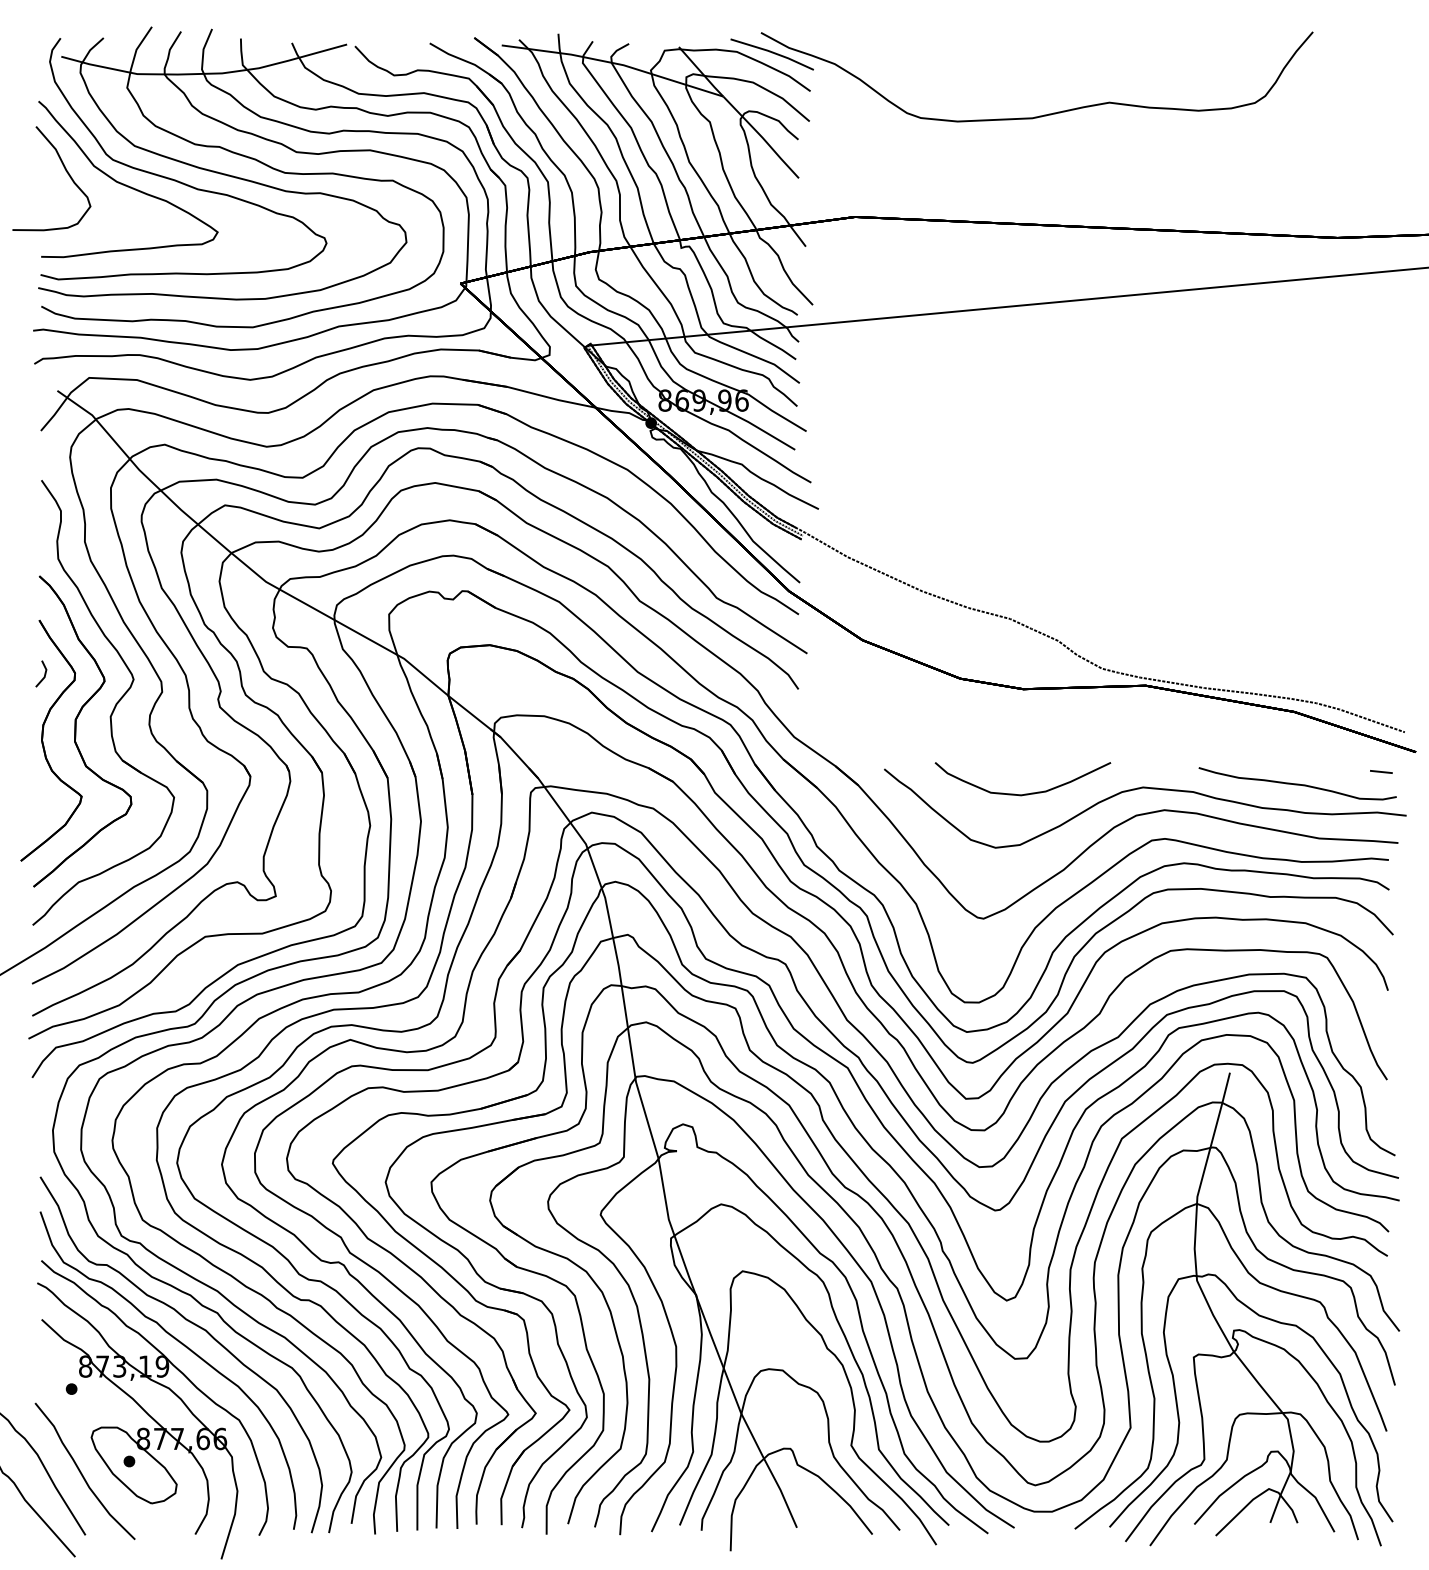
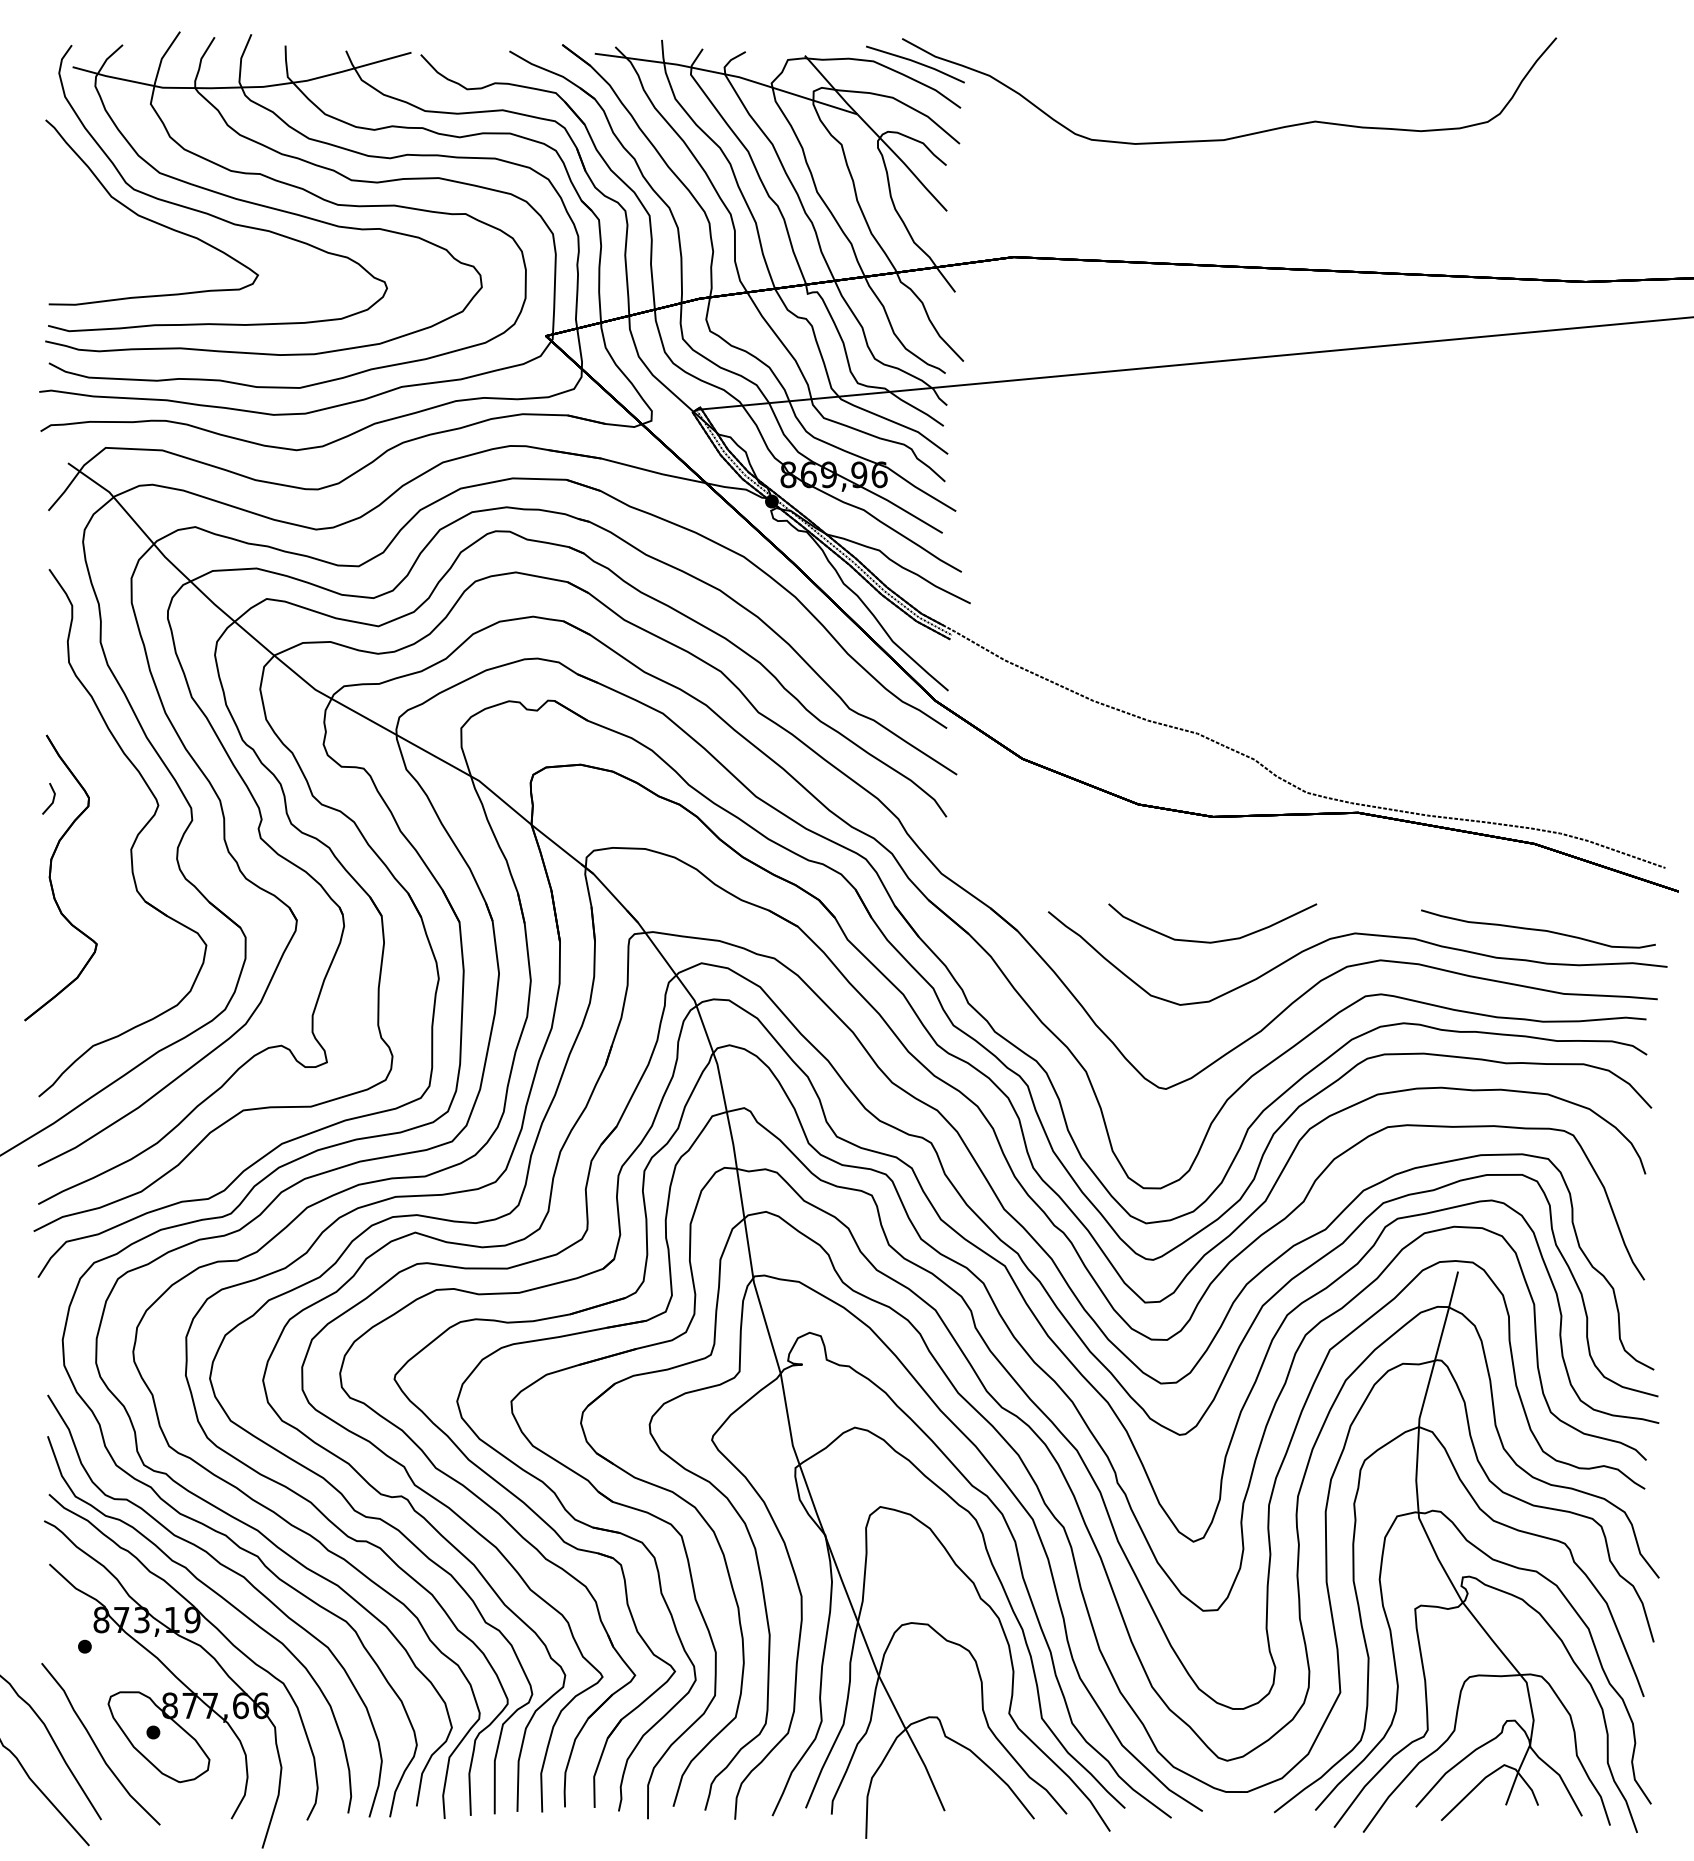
part: (64, 169) -> (76, 200), removed
part: (82, 731) -> (97, 867), removed
line: (1381, 771) -> (1637, 914), removed

